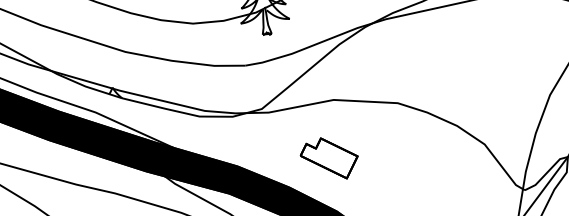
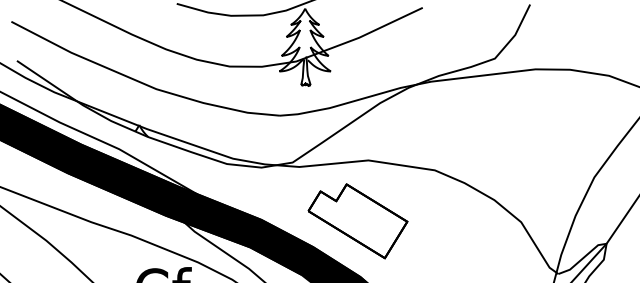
part: (328, 159) -> (357, 221), size x1.67

